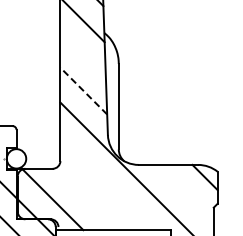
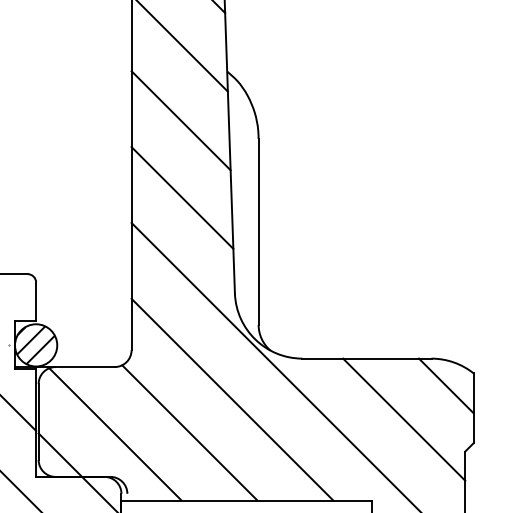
line: (82, 55) -> (179, 120), added
line: (83, 90) -> (181, 196), dashed -> solid
hatch: (16, 158) -> (36, 344), added
line: (106, 183) -> (231, 399), added
line: (185, 192) -> (403, 418), added
line: (87, 199) -> (190, 433), added

